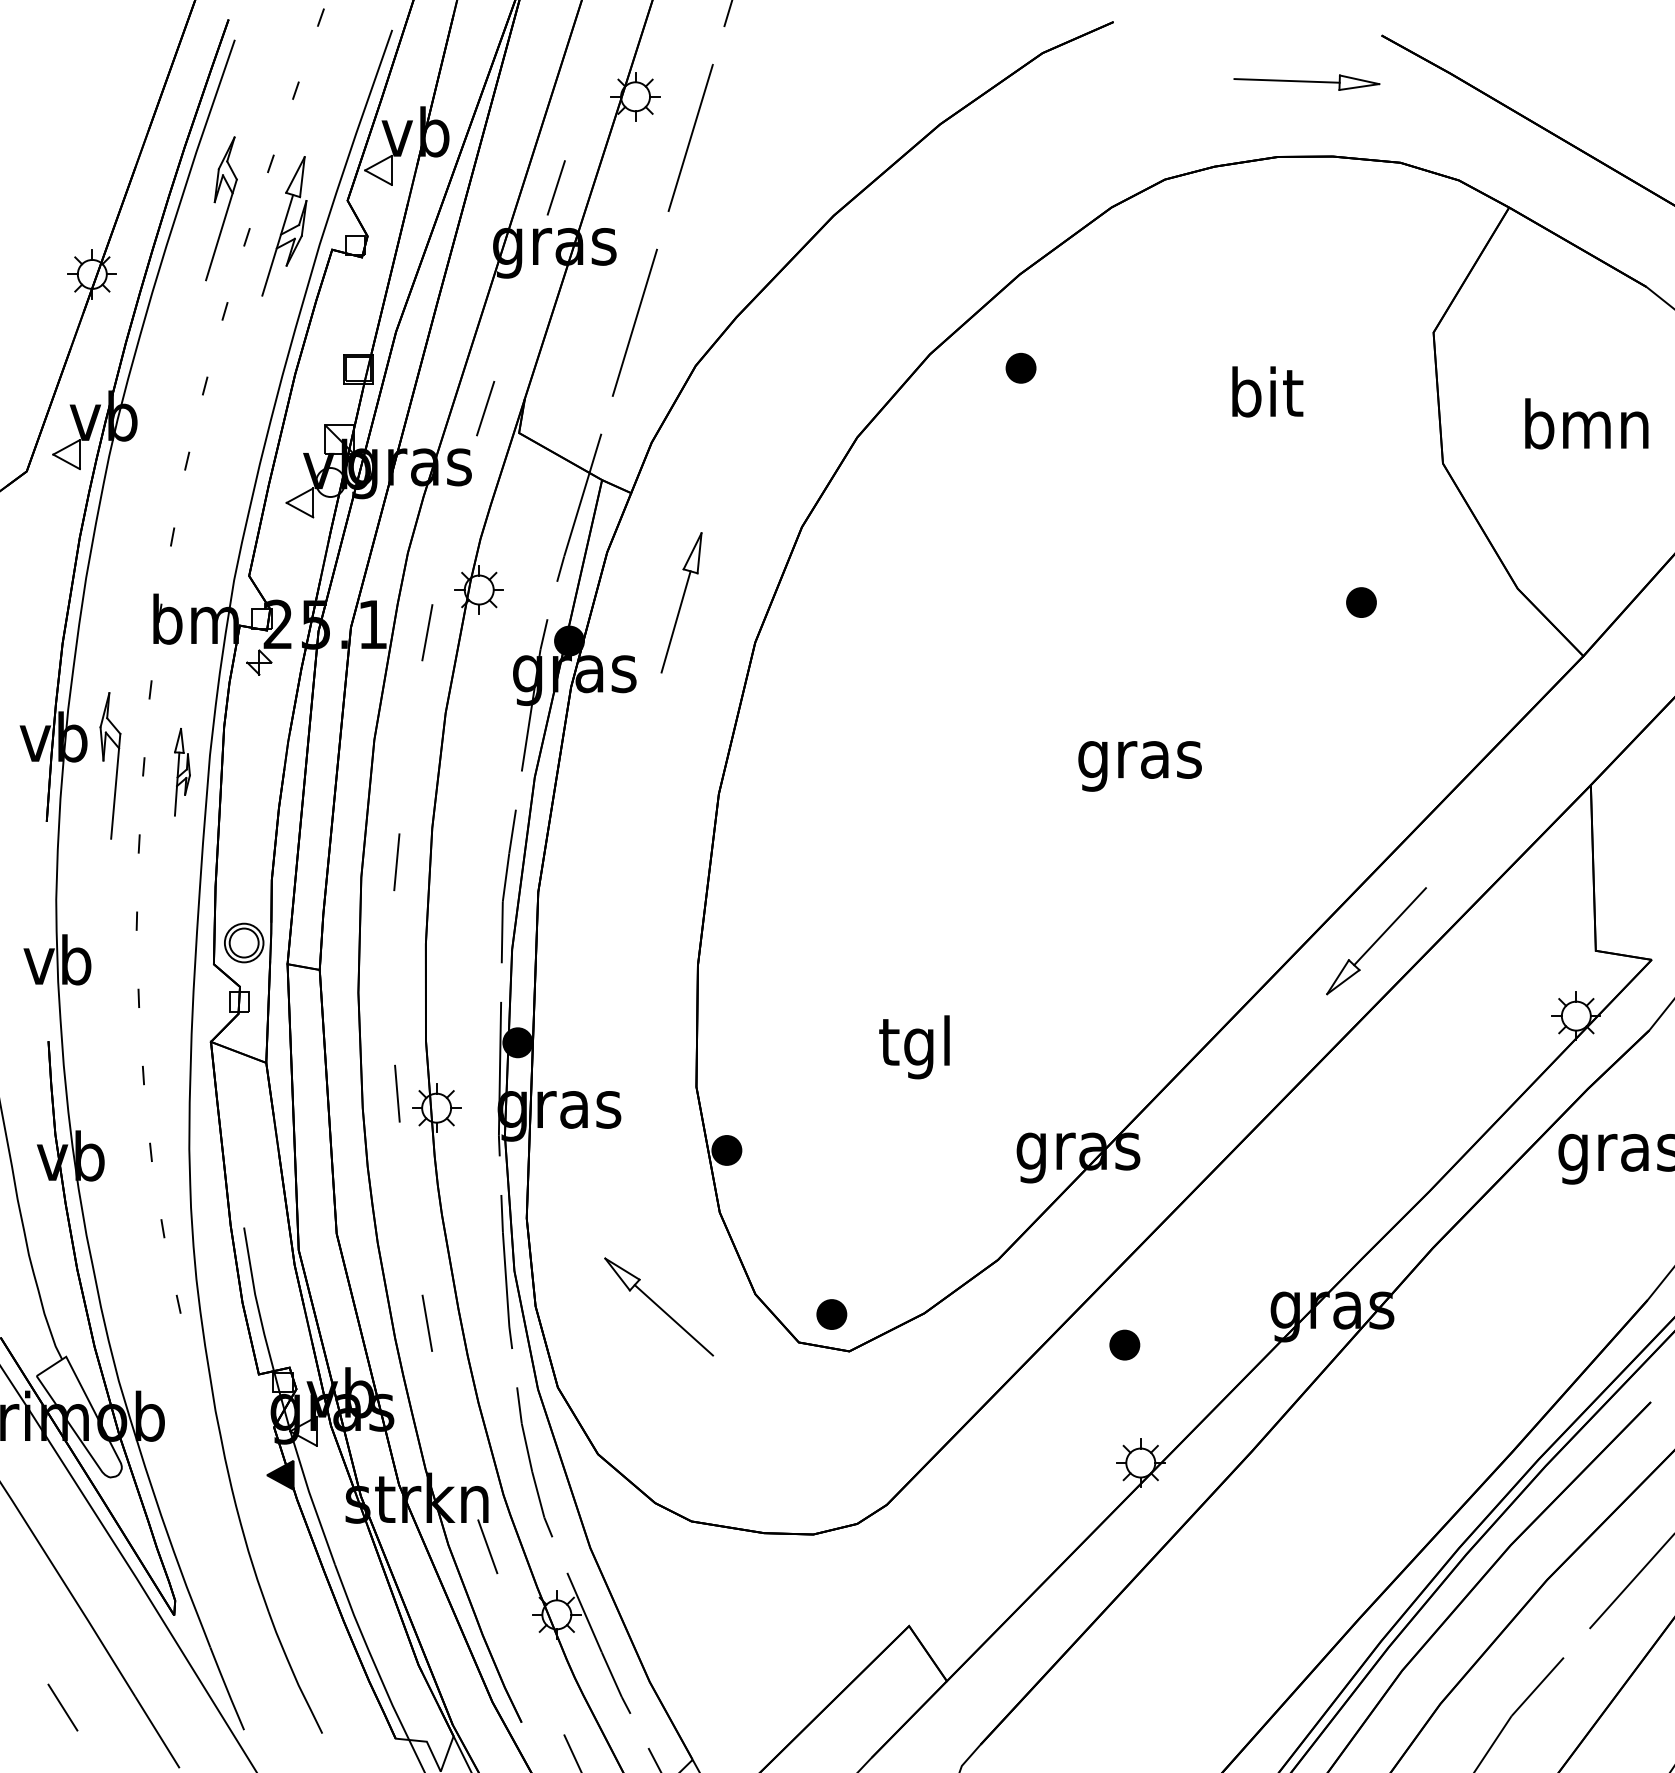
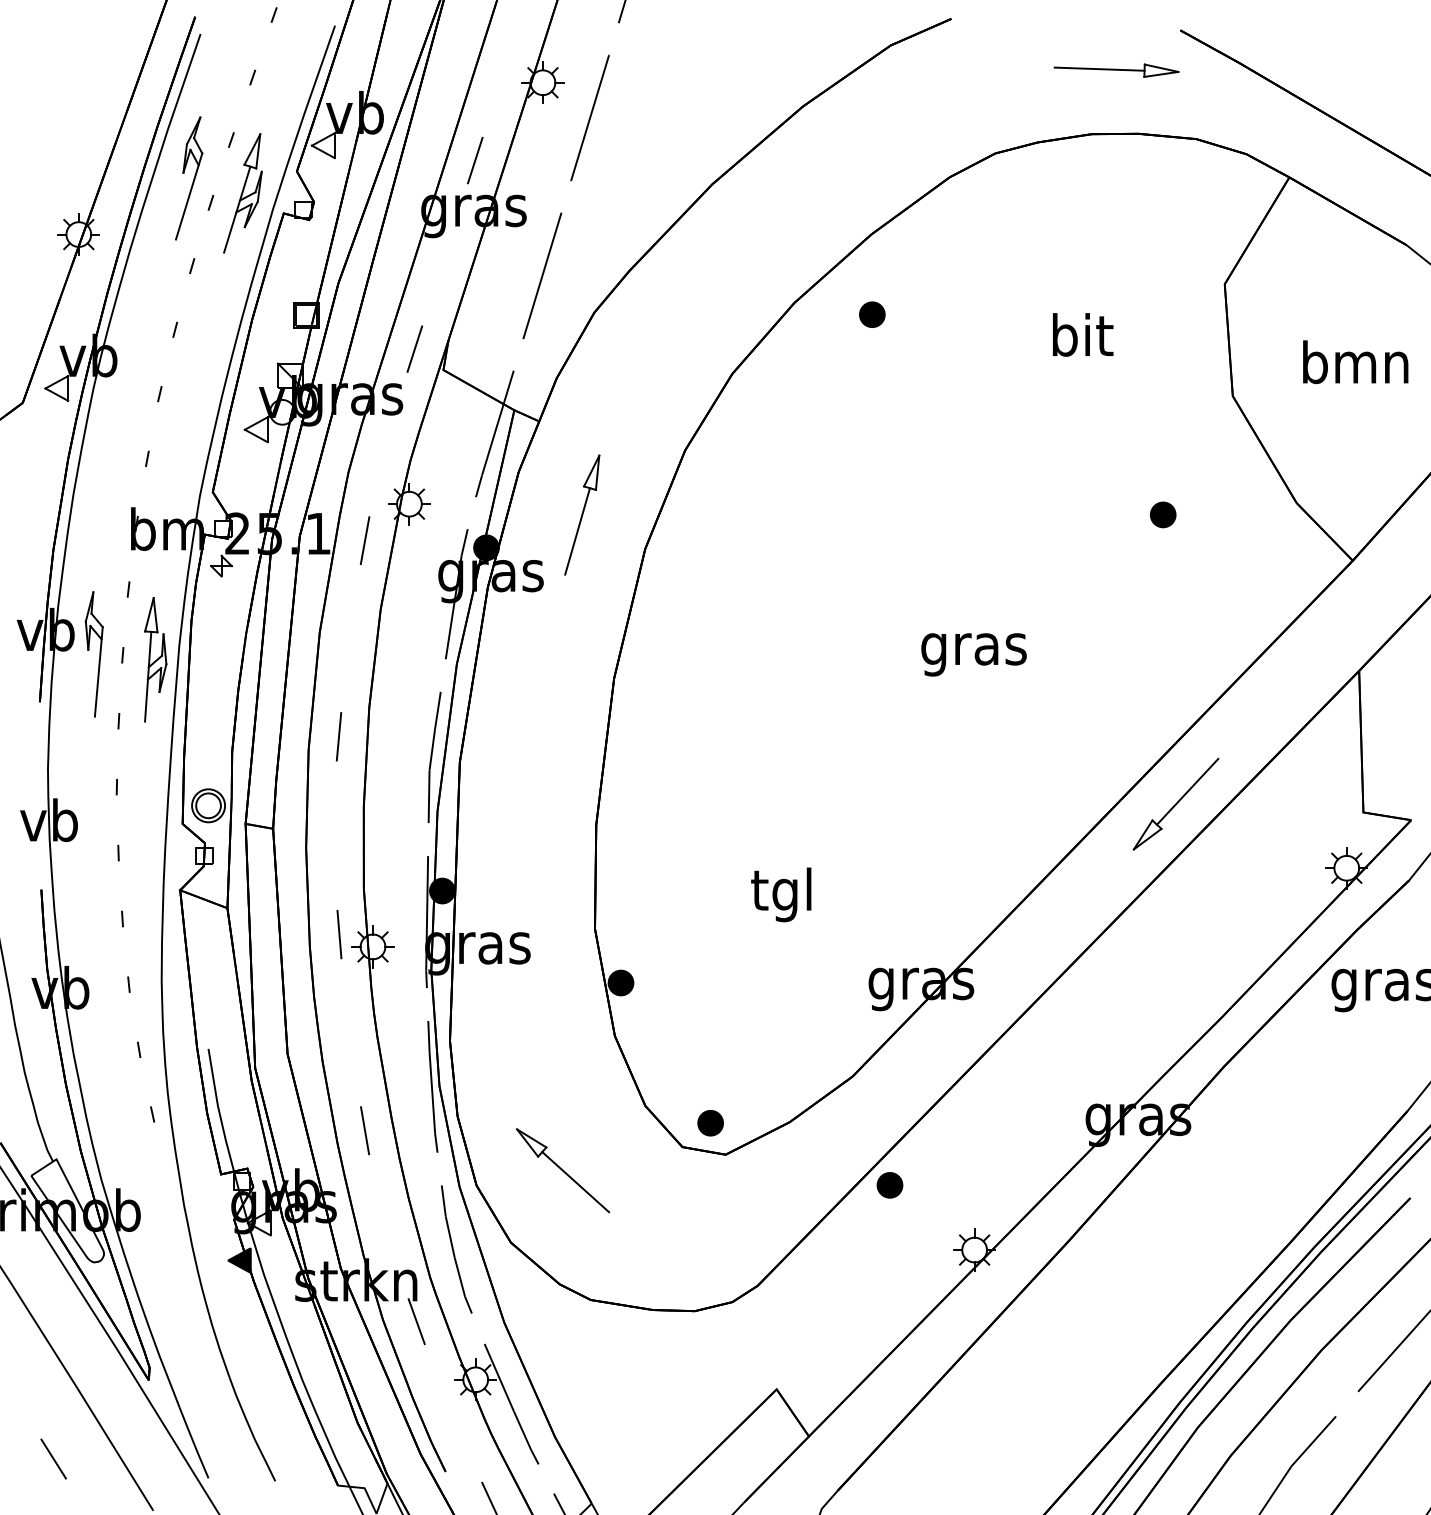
part: (182, 771) -> (155, 659), size x1.67
part: (659, 1306) -> (563, 1170), moved
part: (1124, 1345) -> (889, 1185), moved

